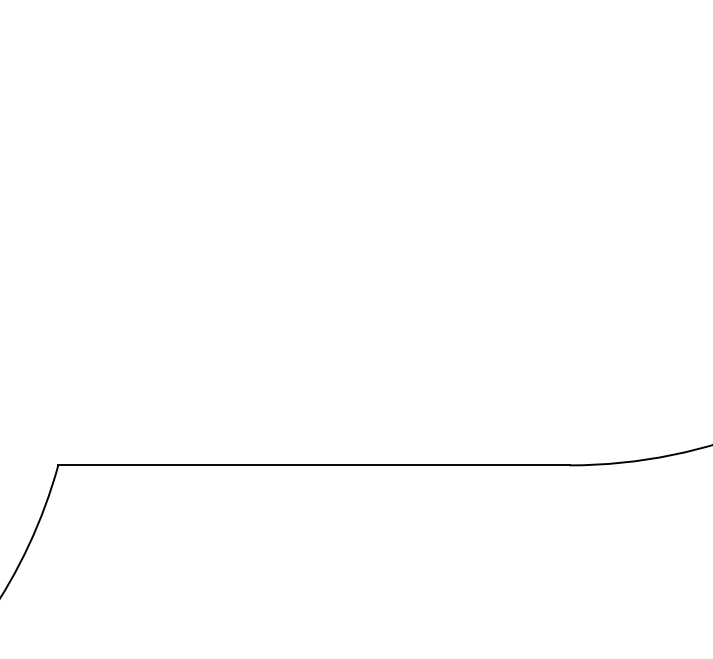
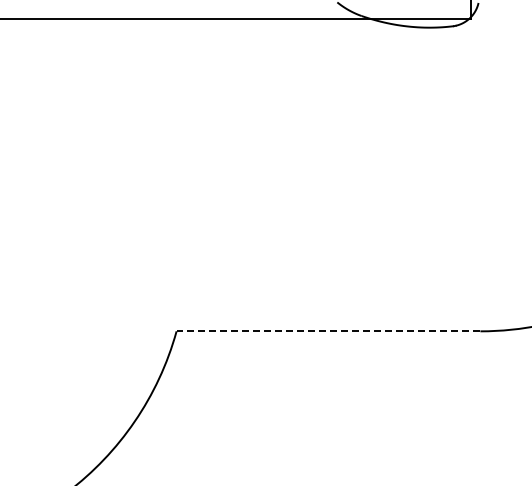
line: (313, 465) -> (328, 331), solid -> dashed

